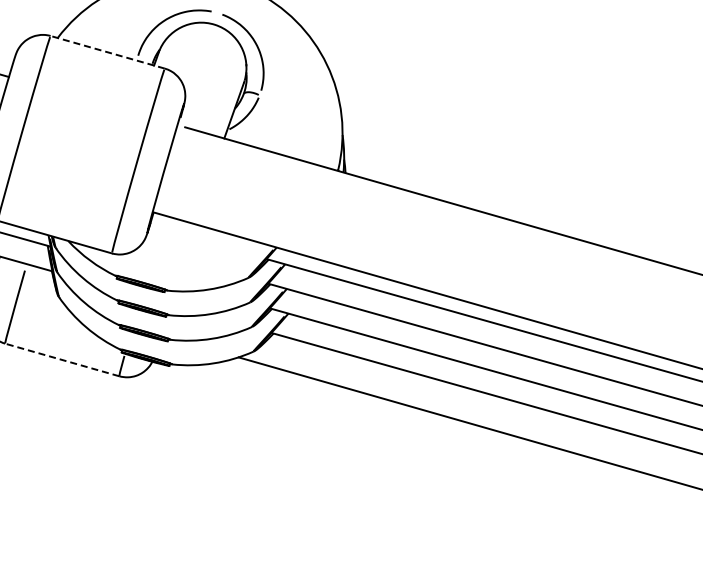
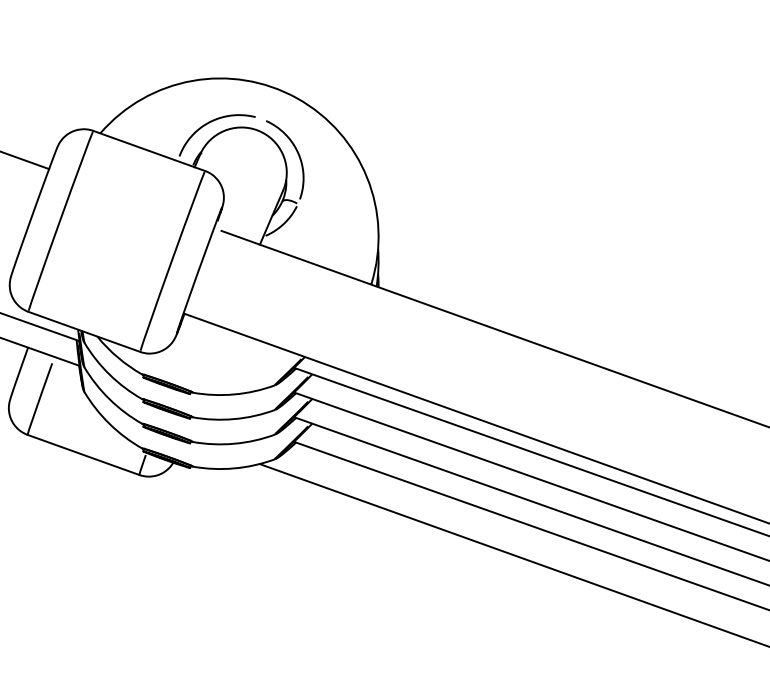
line: (106, 51) -> (148, 150), dashed -> solid
line: (62, 359) -> (83, 454), dashed -> solid

